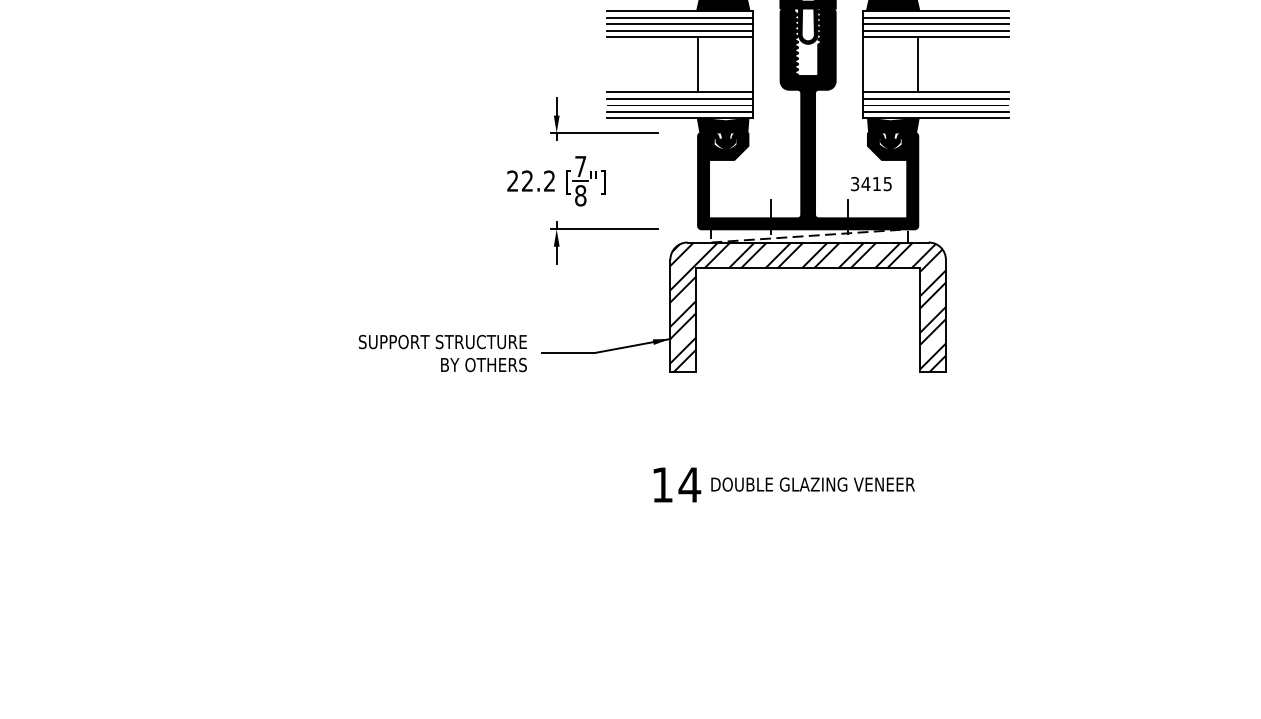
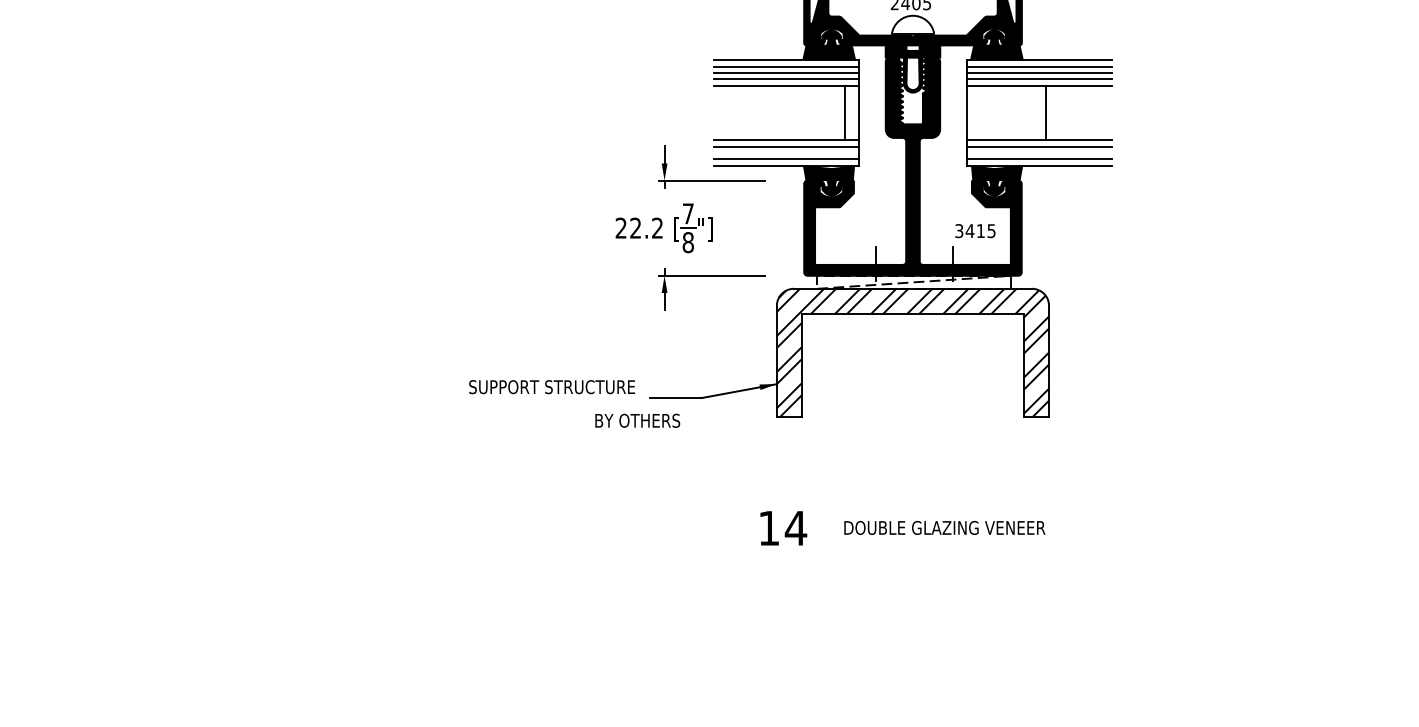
line: (698, 64) -> (845, 112), moved
line: (918, 64) -> (1045, 112), moved
text: (483, 364) -> (637, 420), moved
text: (812, 484) -> (944, 527), moved

